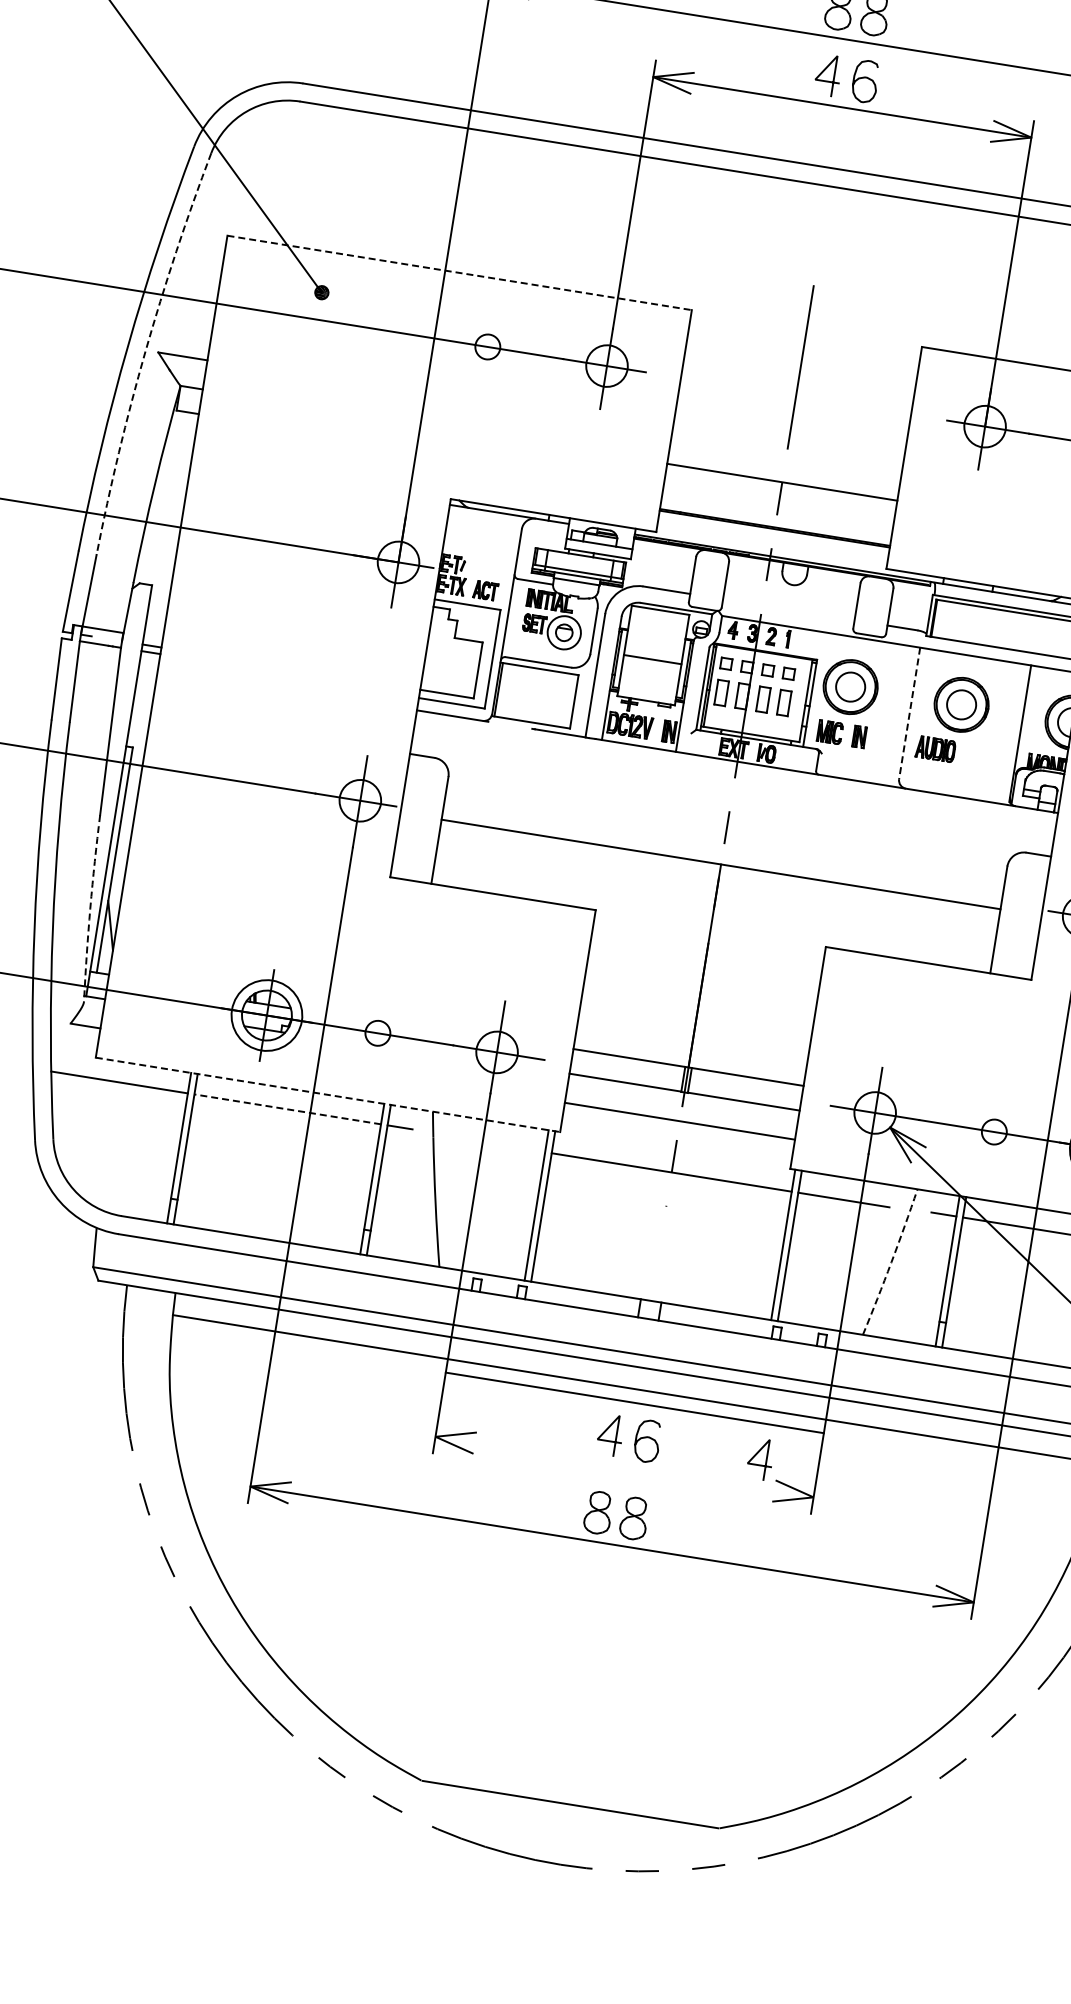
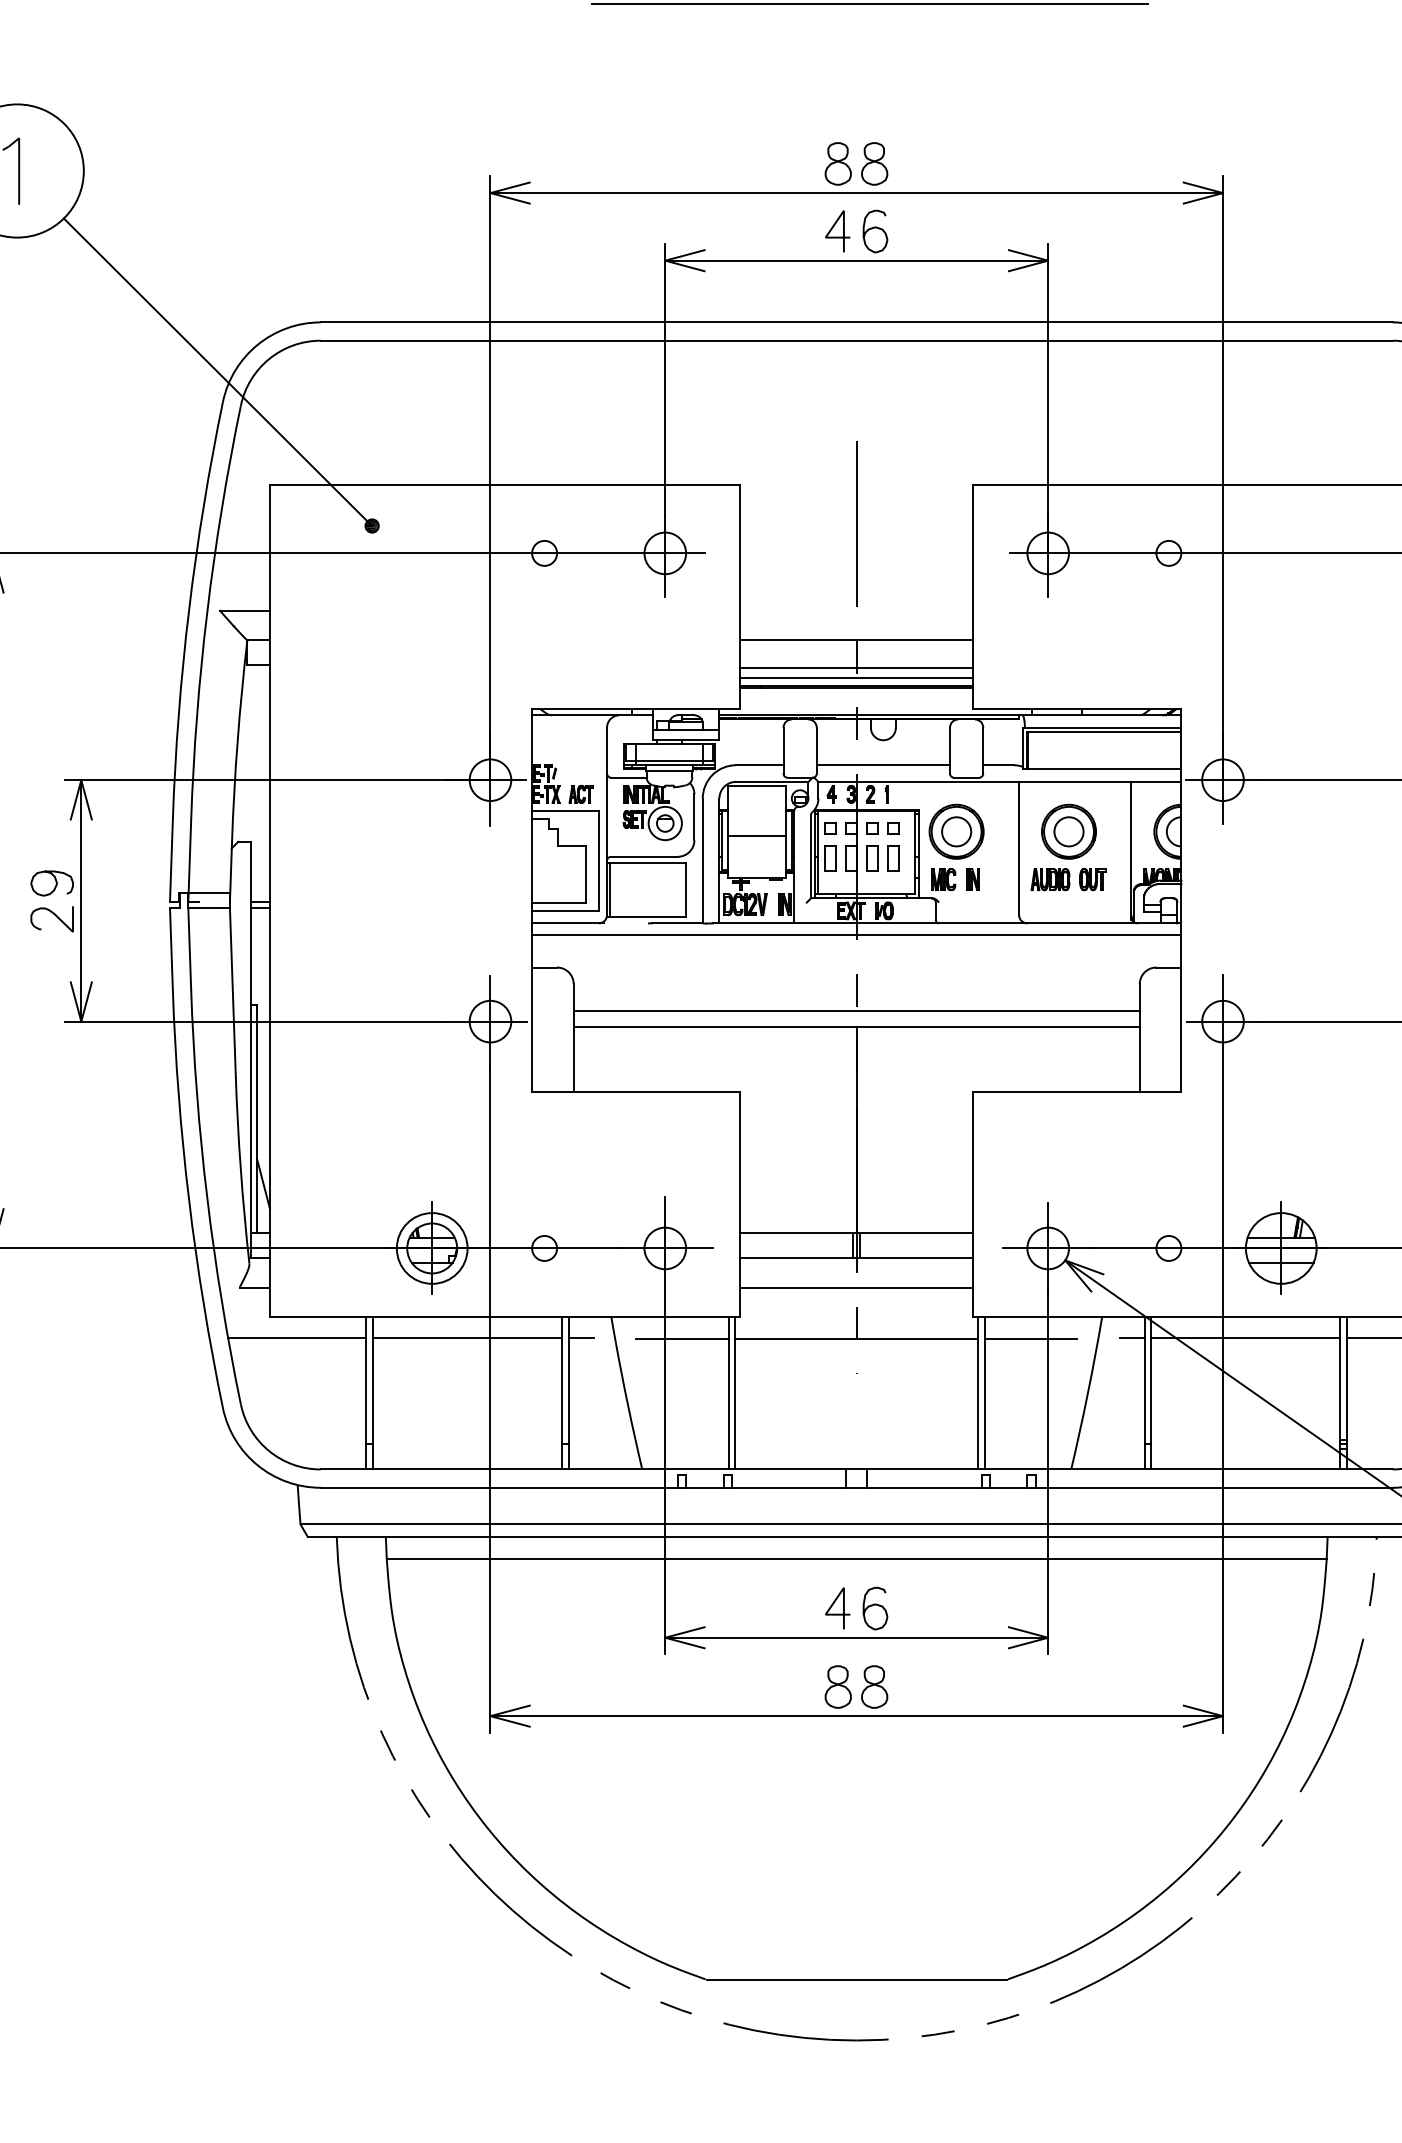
line: (460, 272) -> (505, 484), dashed -> solid
arc: (145, 352) -> (207, 612), dashed -> solid
line: (777, 509) -> (856, 667), added
line: (776, 518) -> (856, 677), added
line: (787, 609) -> (882, 765), added
line: (910, 713) -> (1019, 848), dashed -> solid
part: (977, 755) -> (1092, 879), added
line: (735, 773) -> (856, 935), added
line: (723, 847) -> (856, 1010), added
arc: (89, 908) -> (240, 1170), dashed -> solid
line: (328, 1095) -> (505, 1317), dashed -> solid
line: (287, 1109) -> (467, 1337), dashed -> solid
line: (499, 1145) -> (682, 1339), added
arc: (891, 1262) -> (1087, 1393), dashed -> solid
line: (634, 1402) -> (856, 1637), moved
line: (756, 1455) -> (985, 1605), removed

